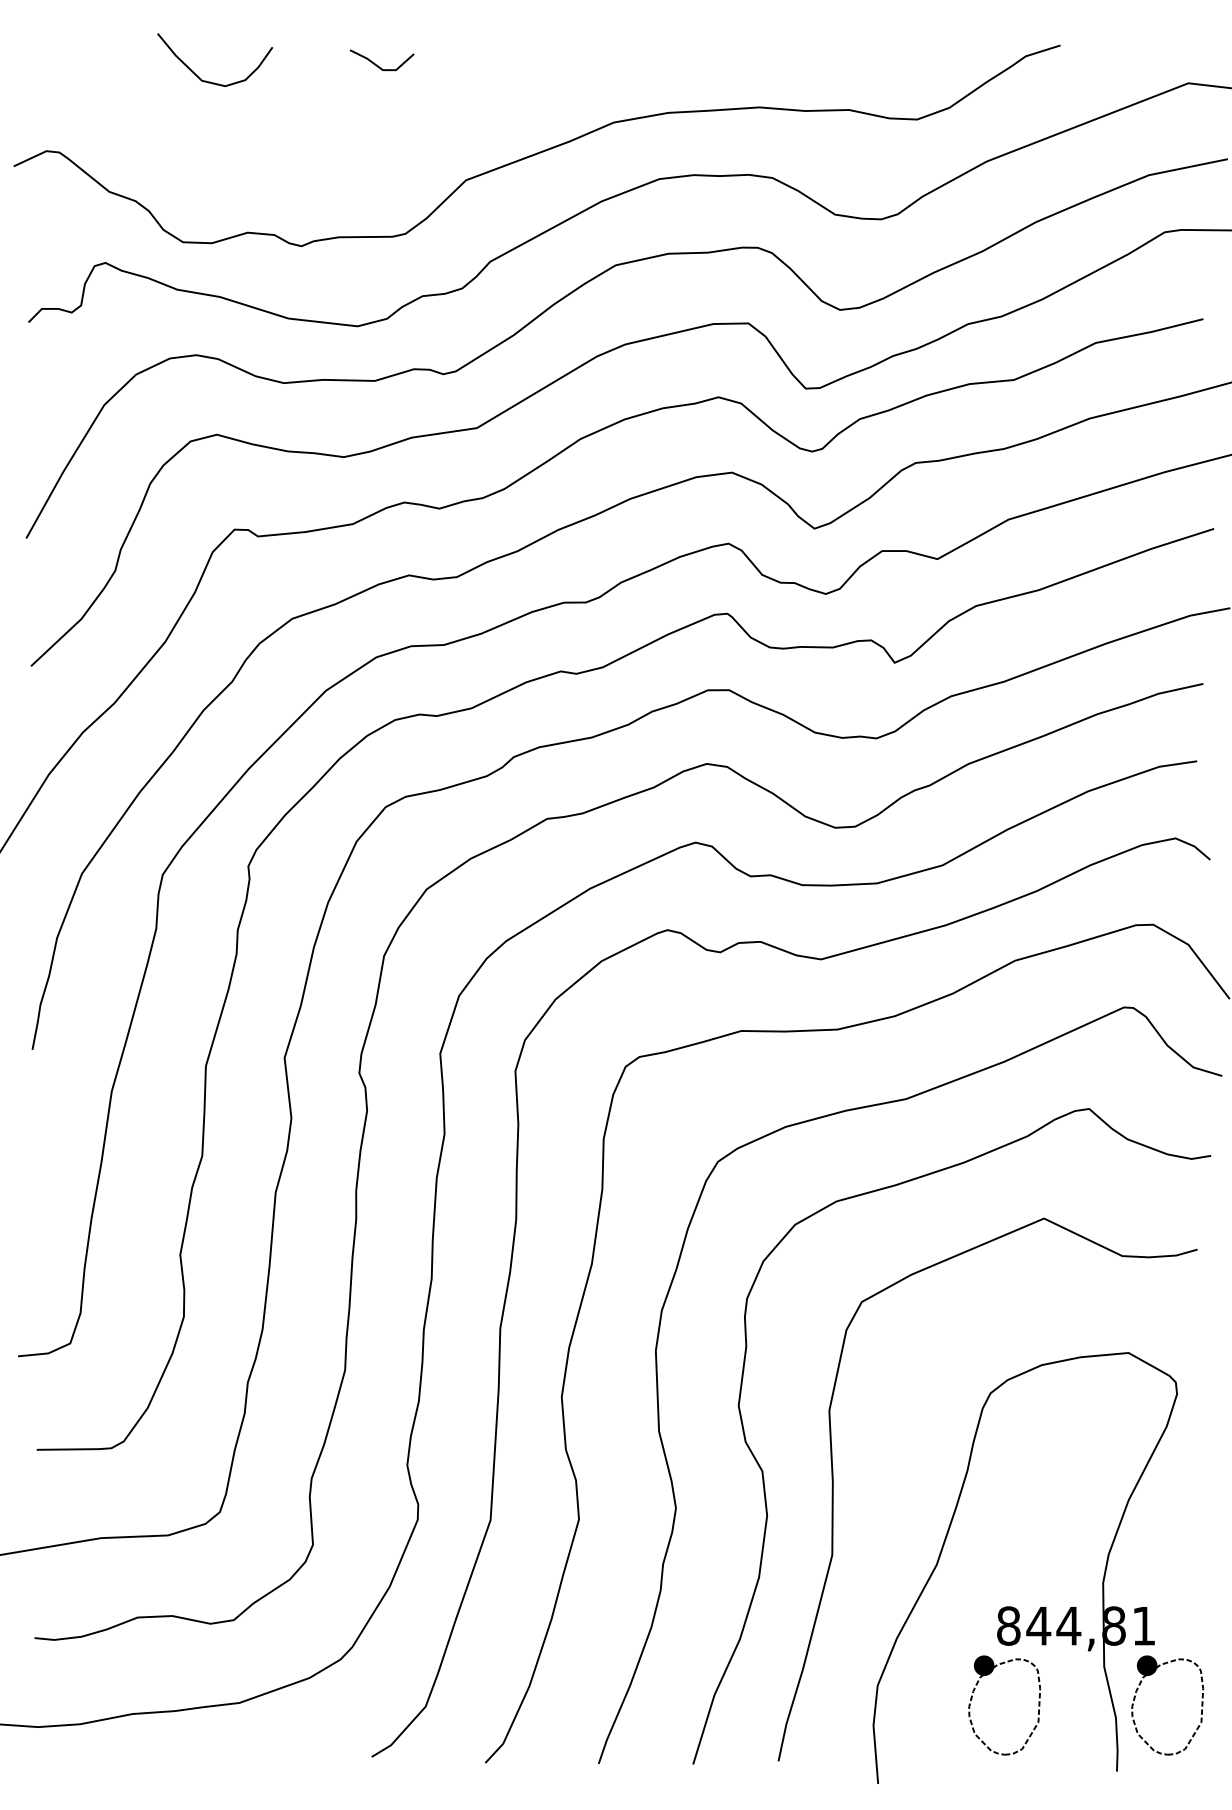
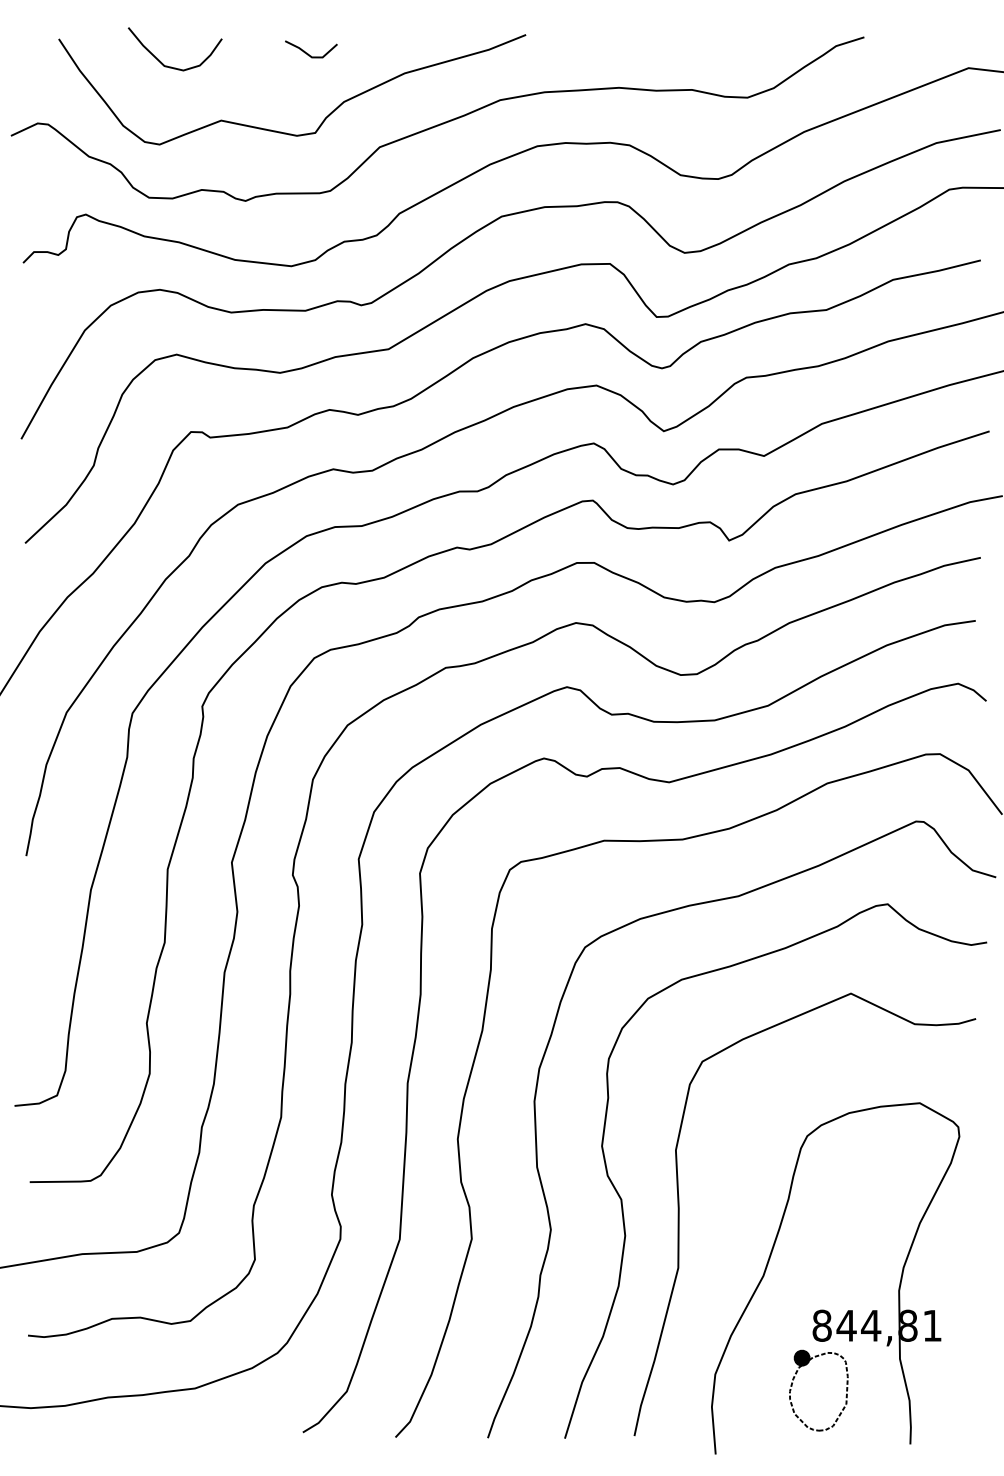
part: (399, 143) -> (325, 117), added
part: (1135, 1699) -> (925, 1385), removed

